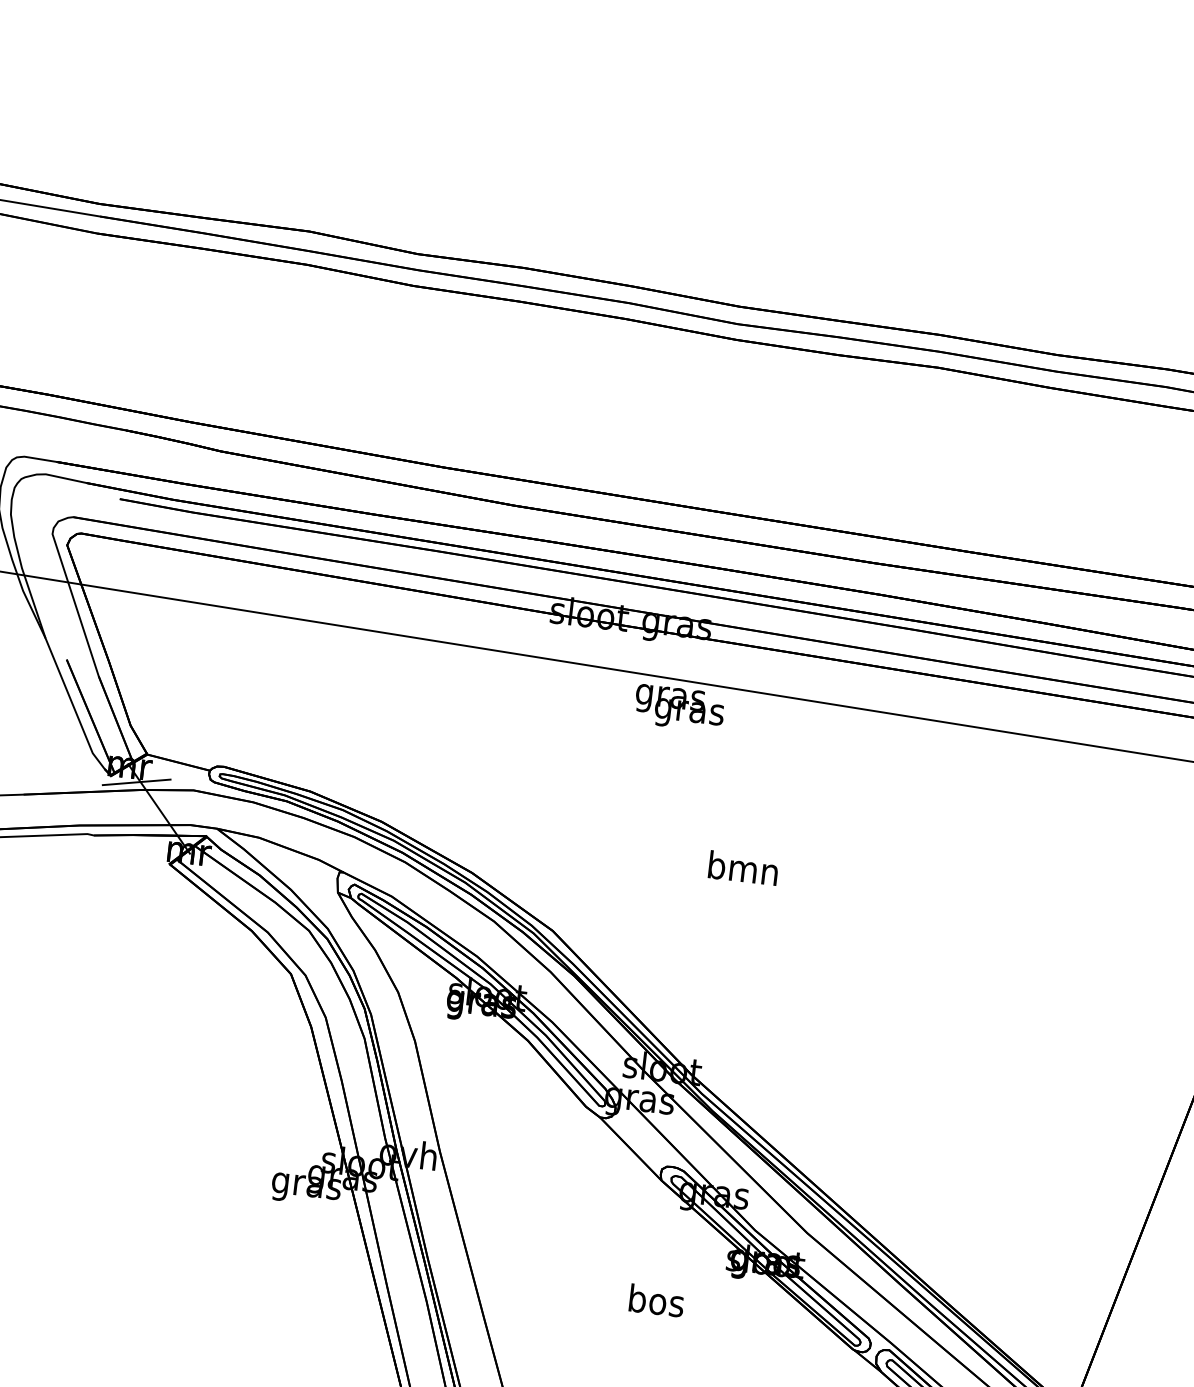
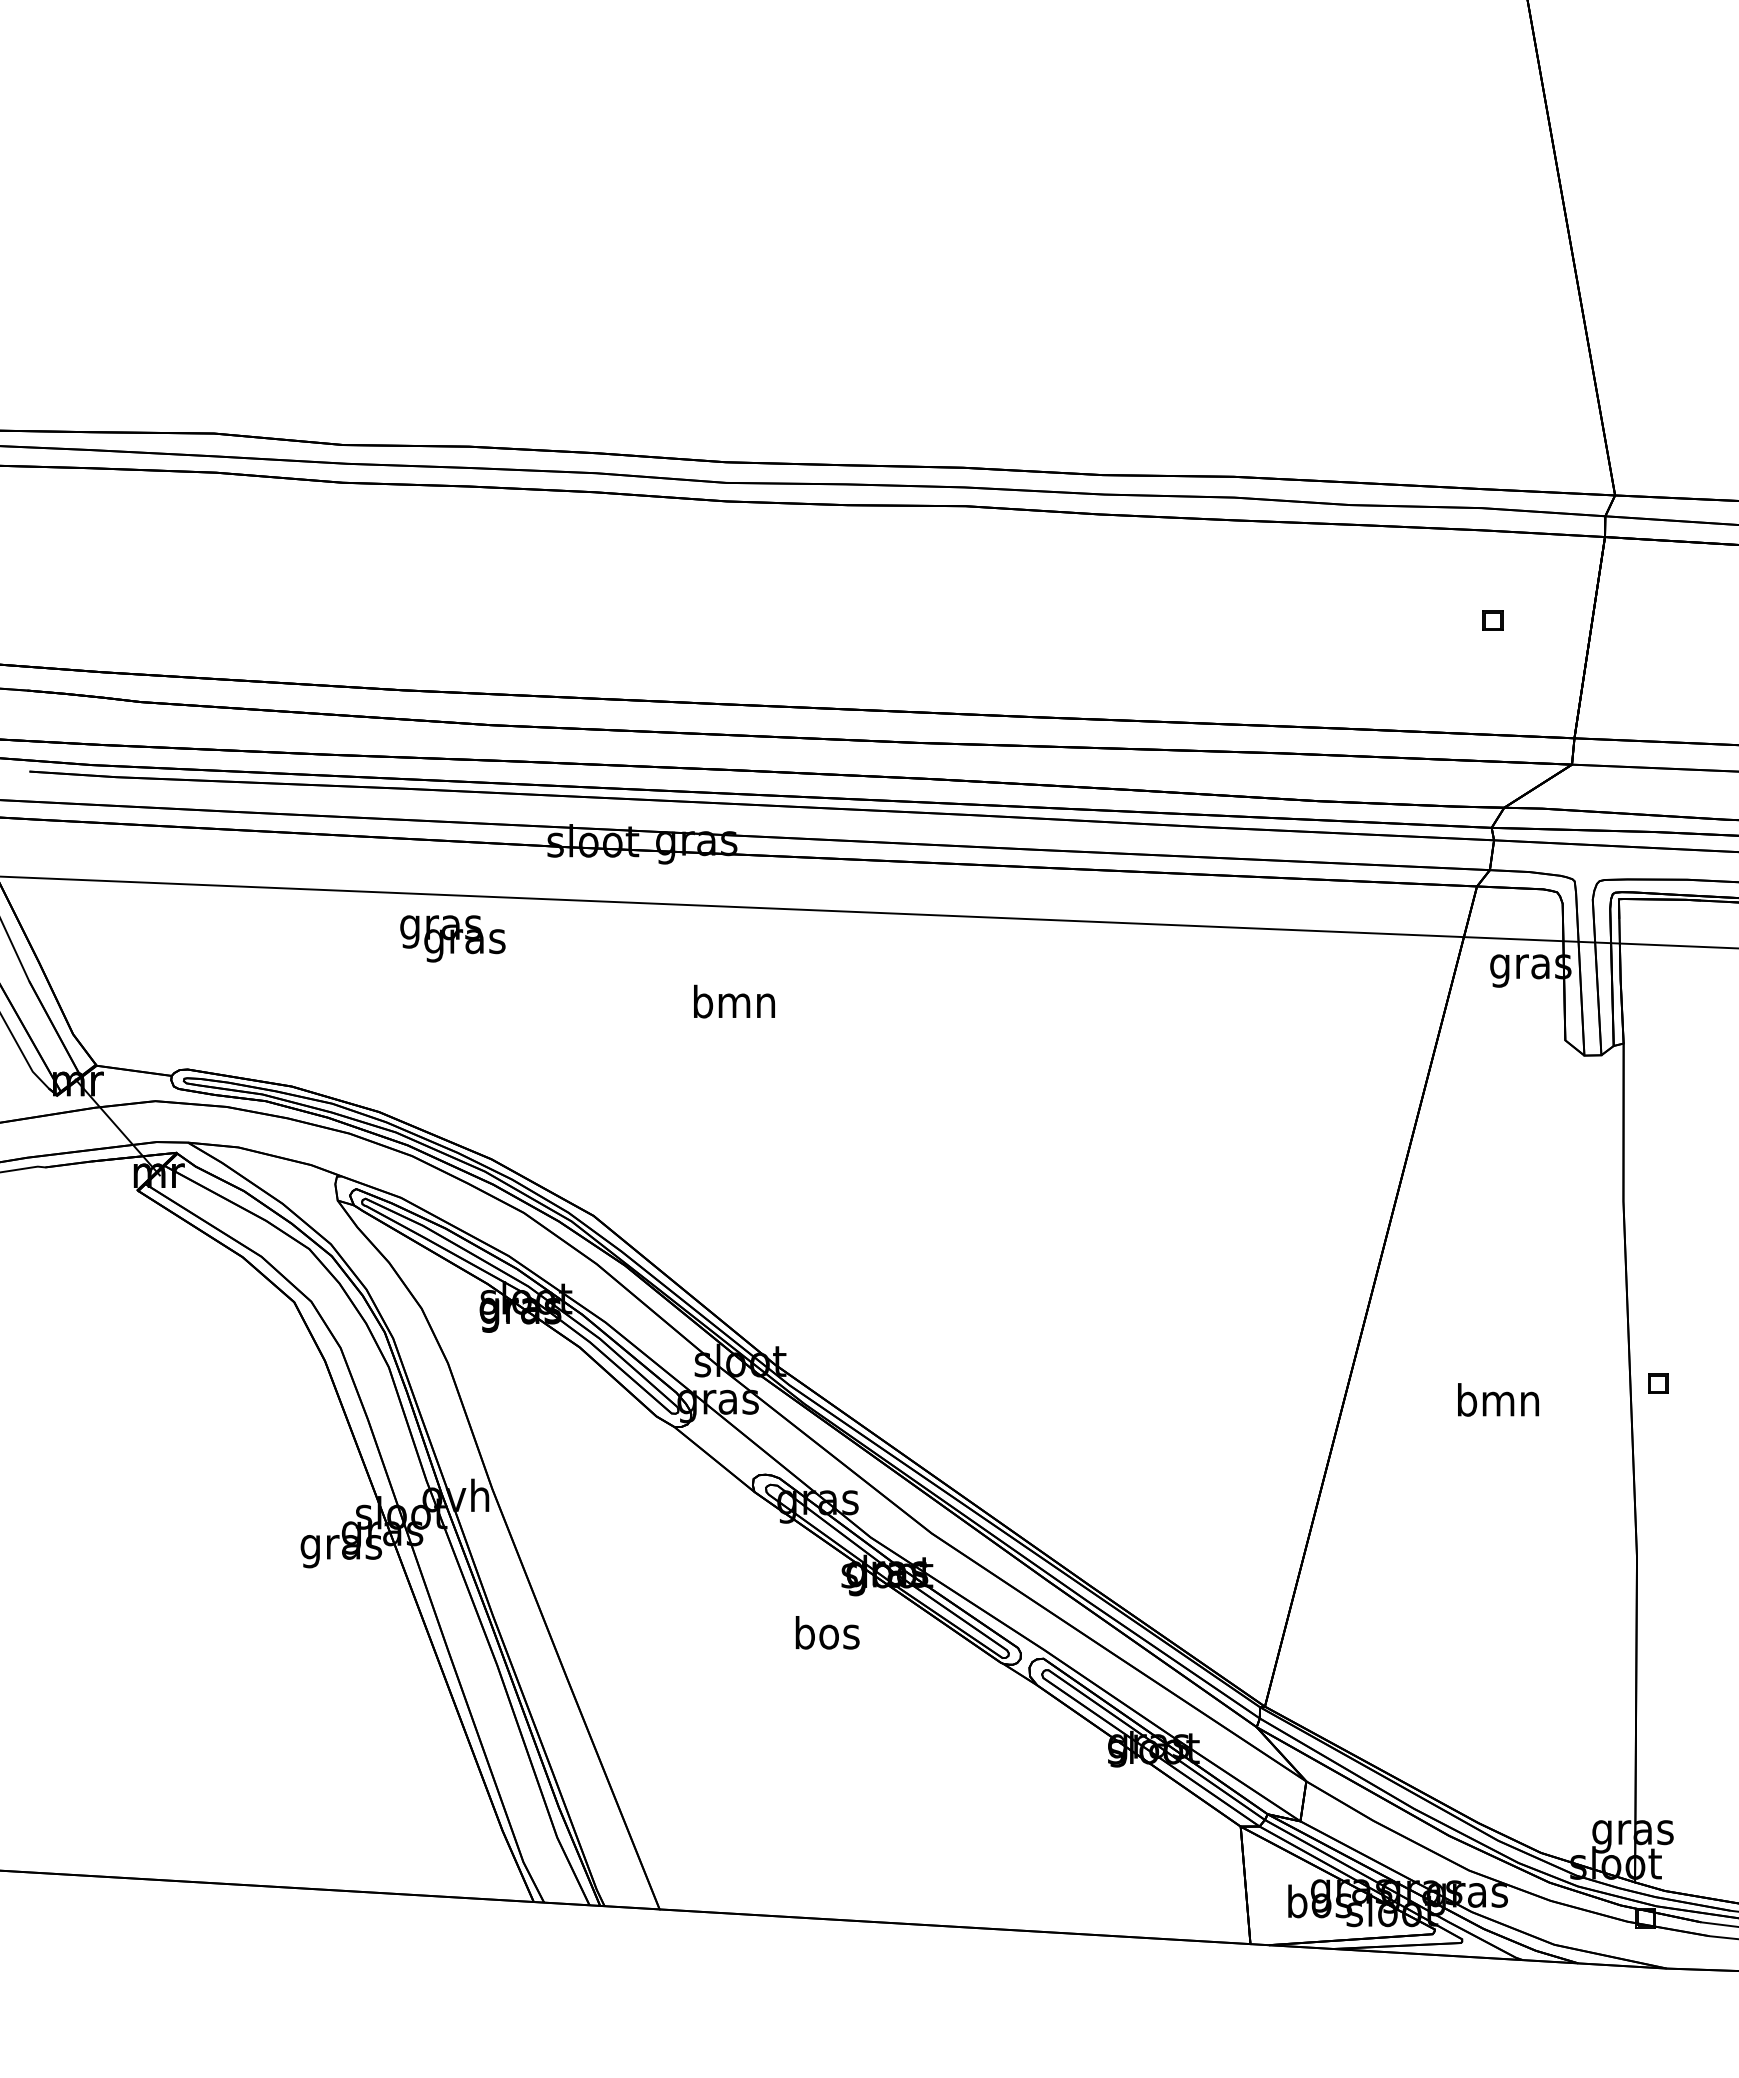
text: (679, 707) -> (452, 938), moved
line: (136, 782) -> (87, 1099), removed
text: (743, 868) -> (734, 1001), moved
text: (656, 1300) -> (827, 1632), moved

